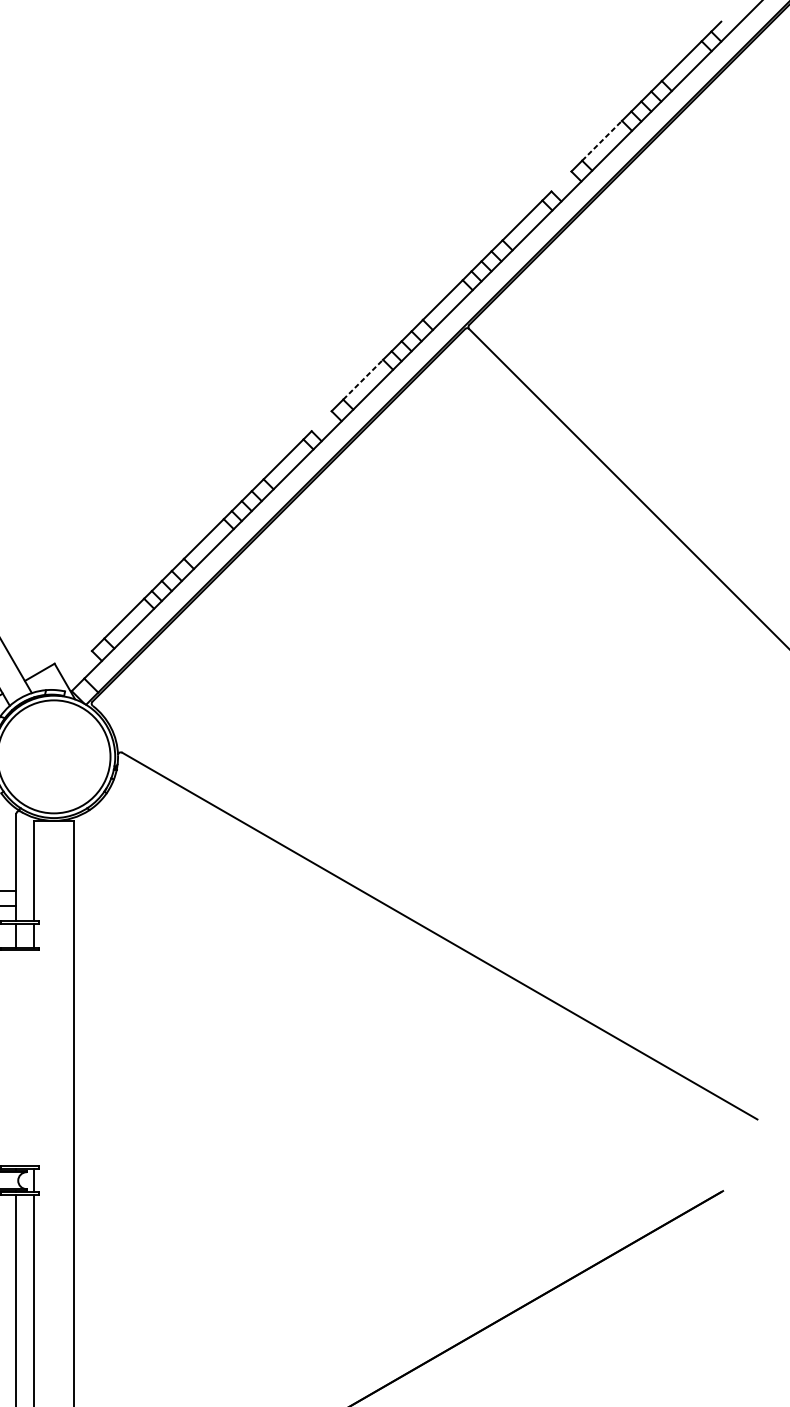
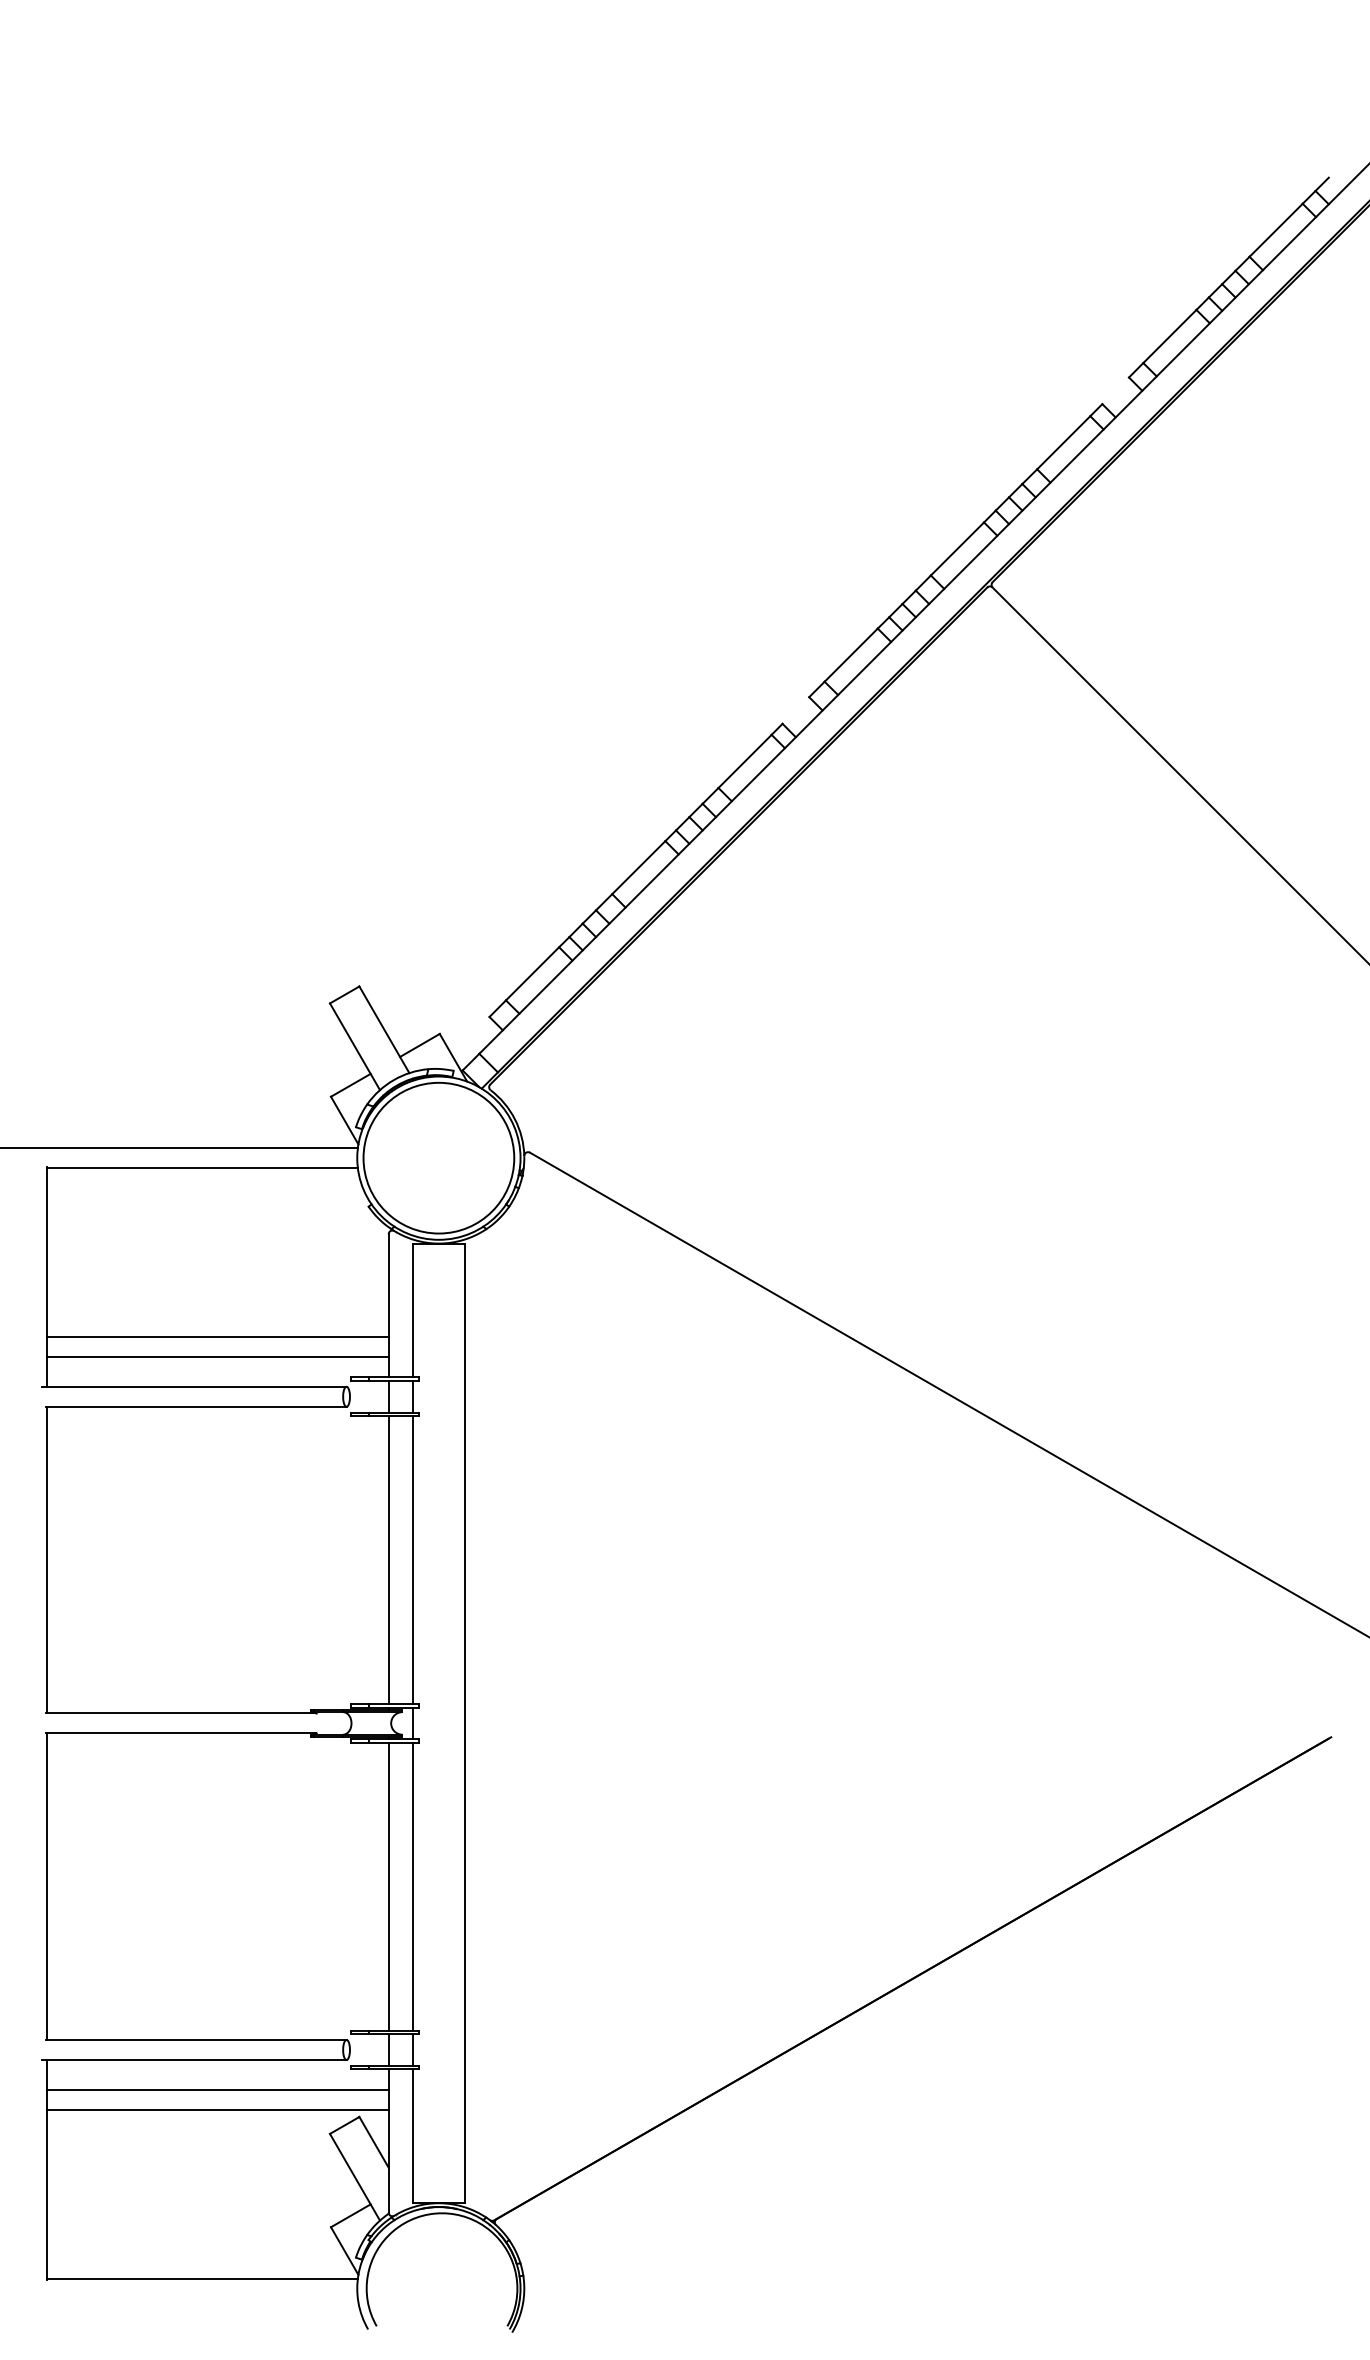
line: (601, 140) -> (1169, 336), dashed -> solid
line: (363, 379) -> (851, 655), dashed -> solid
line: (16, 1057) -> (388, 1559), added
line: (34, 1057) -> (412, 1559), added

